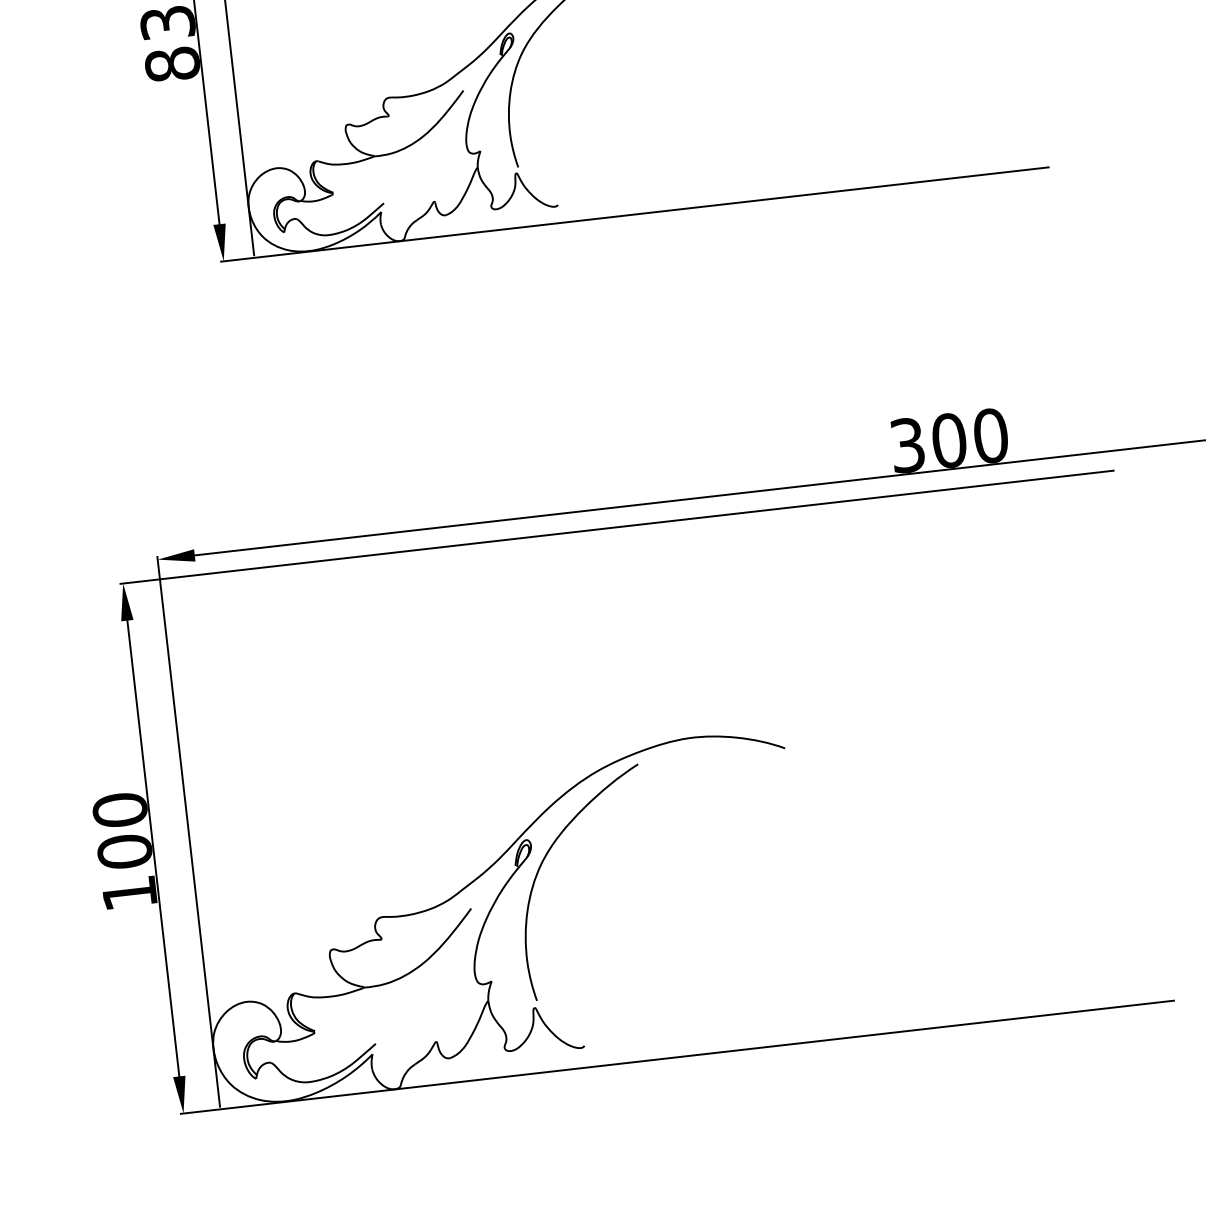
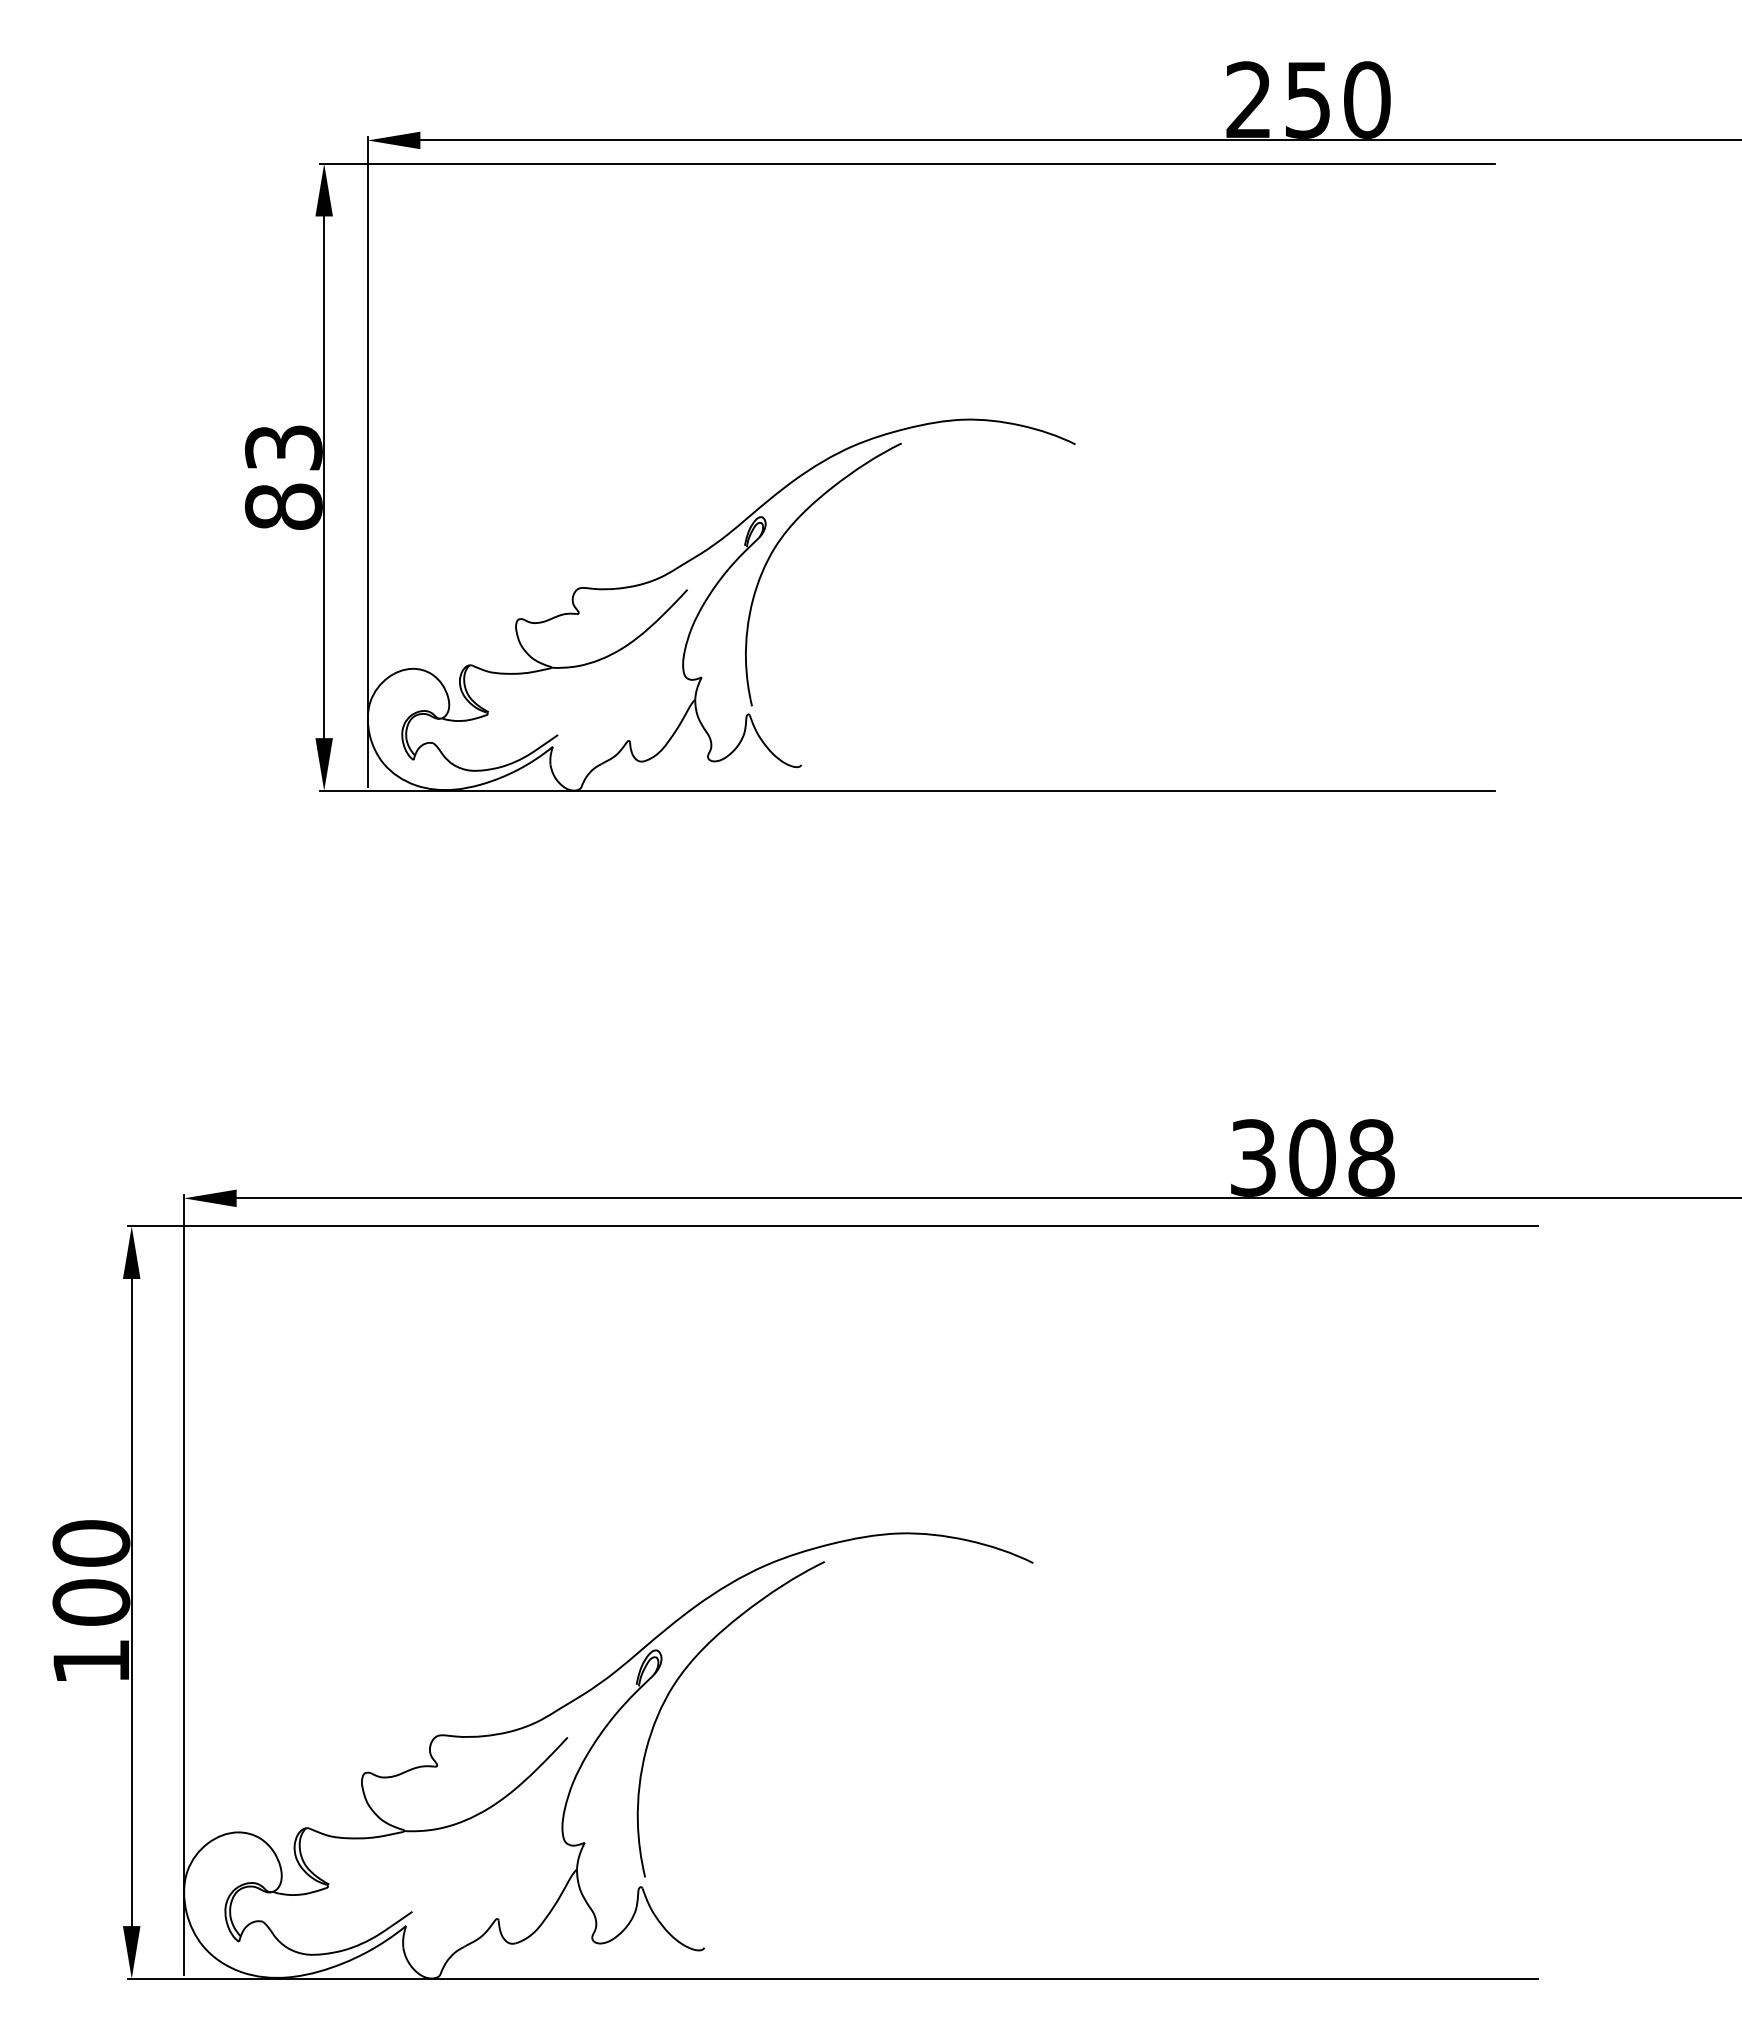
text: (990, 435) -> (1371, 1157), 300 -> 308

